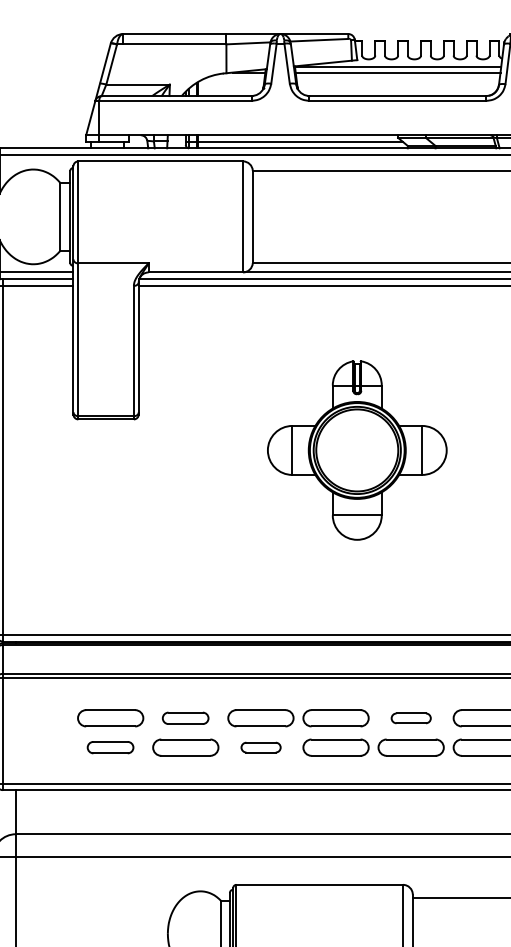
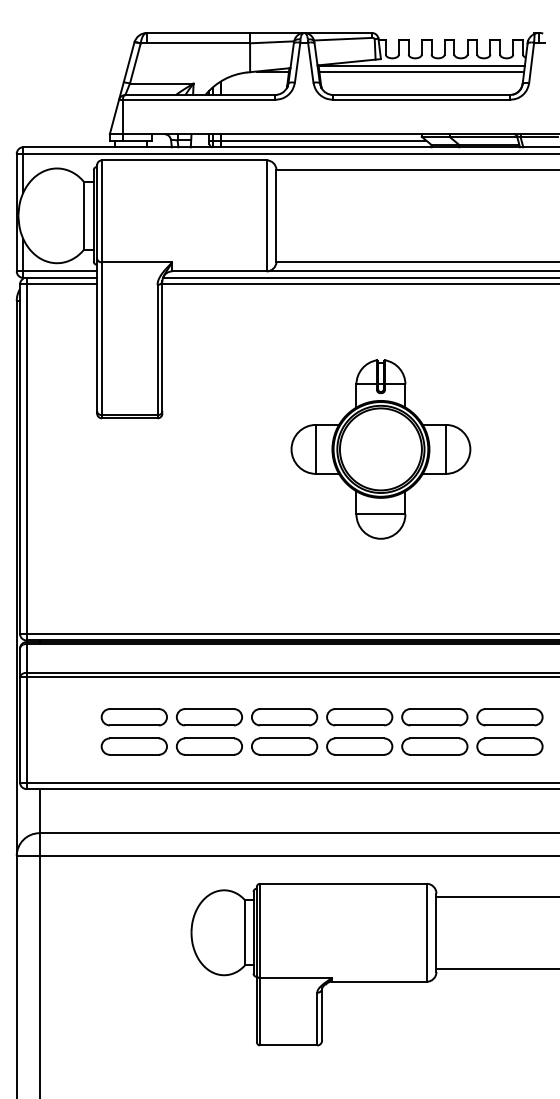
part: (184, 718) -> (208, 717), size x1.43
part: (410, 718) -> (434, 717), size x1.67
part: (109, 747) -> (133, 746), size x1.43
part: (260, 747) -> (284, 746), size x1.67

